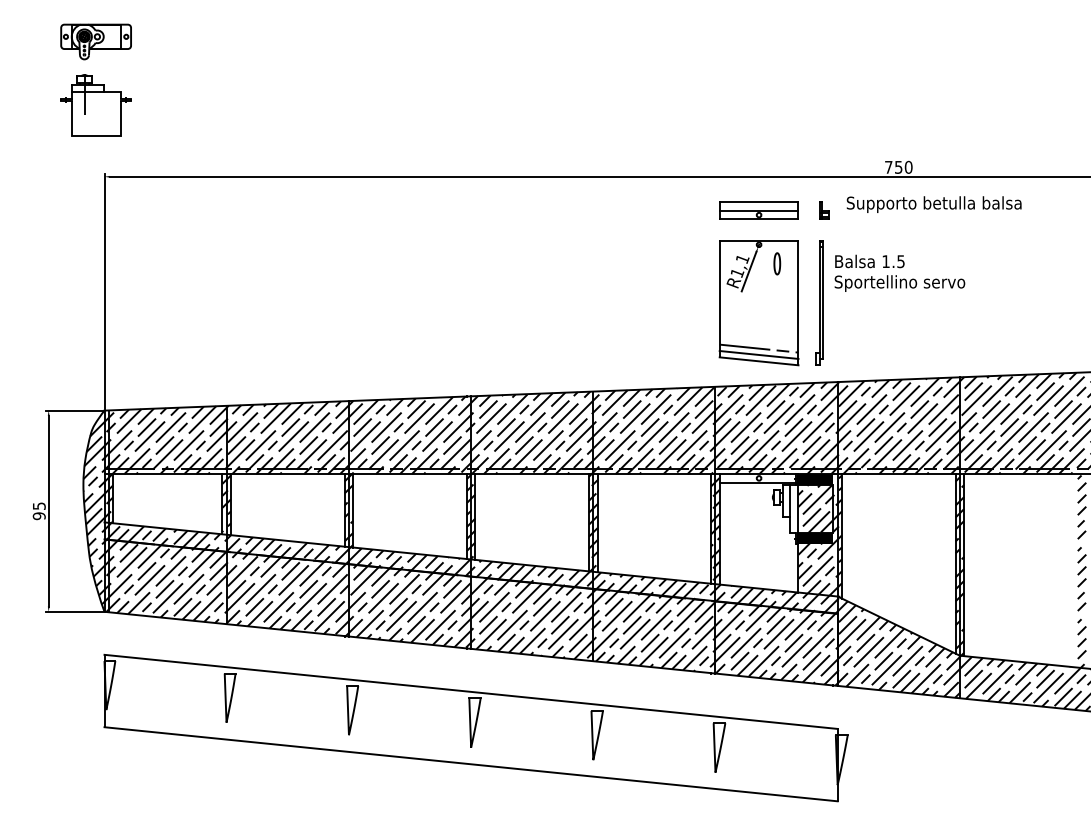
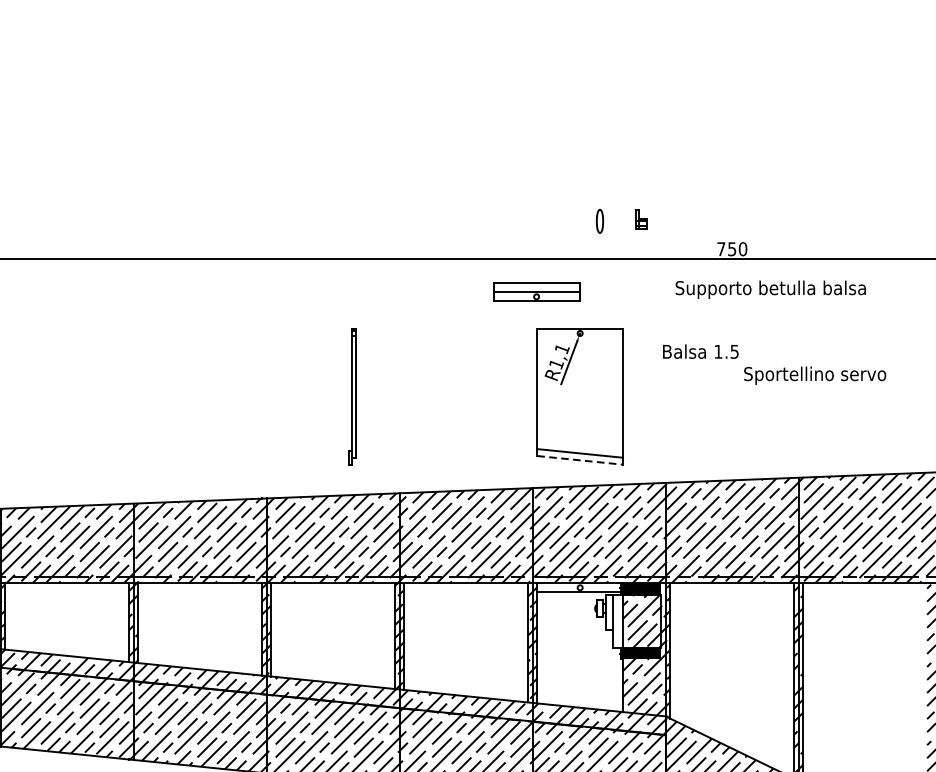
part: (758, 210) -> (535, 291), moved
part: (824, 210) -> (641, 218), moved
part: (777, 263) -> (600, 221), moved
text: (899, 283) -> (814, 375), moved
part: (819, 302) -> (351, 396), moved
line: (758, 348) -> (579, 446), removed
line: (759, 361) -> (580, 460), solid -> dashed

